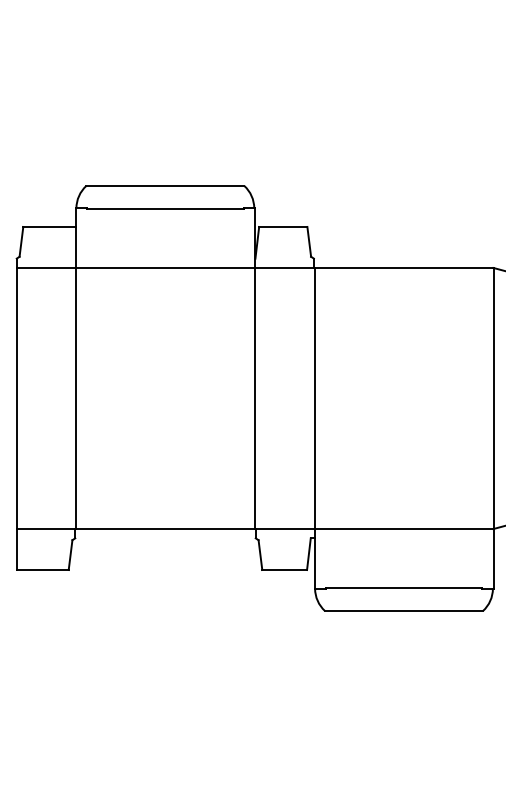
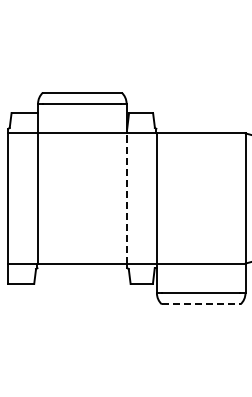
line: (254, 398) -> (126, 198), solid -> dashed
line: (404, 611) -> (201, 304), solid -> dashed

